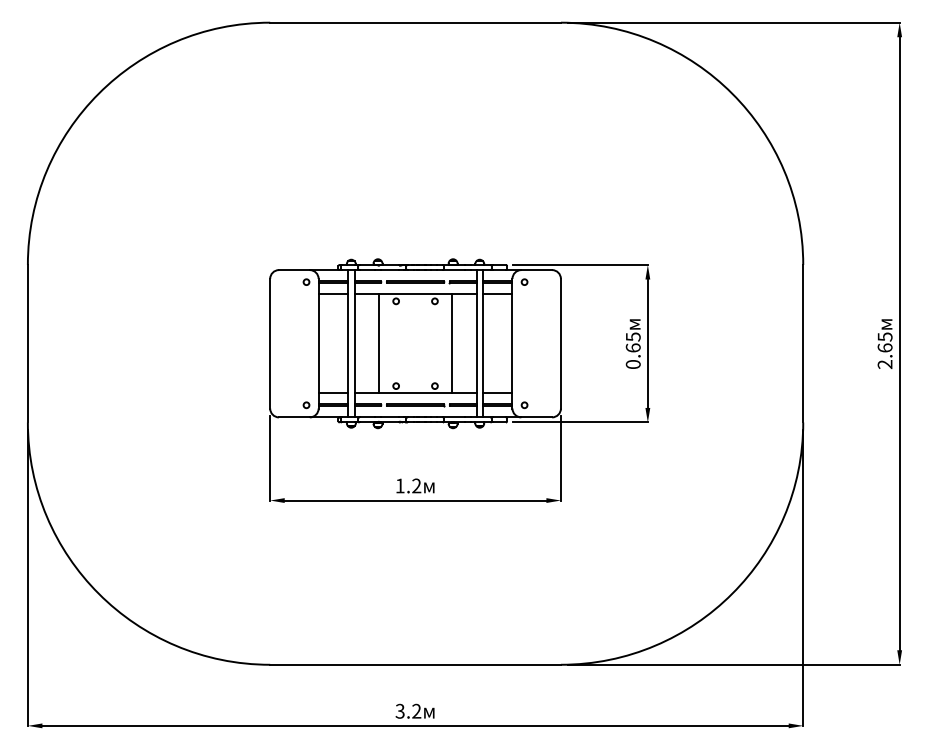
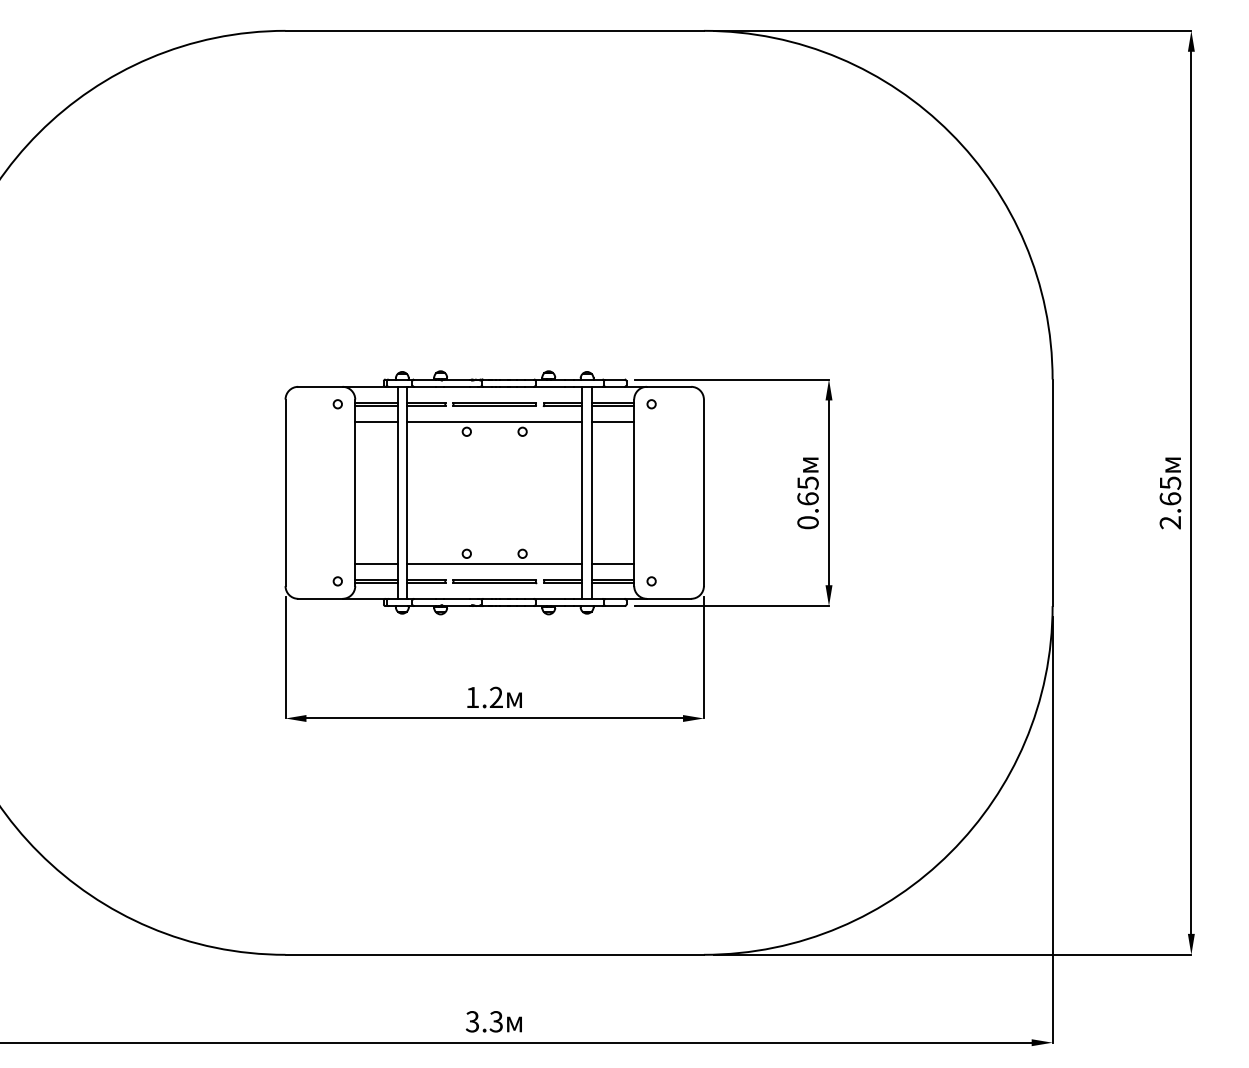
line: (379, 343) -> (442, 492), removed
line: (451, 343) -> (546, 492), removed
text: (416, 711) -> (496, 1022), 3.2 -> 3.3

